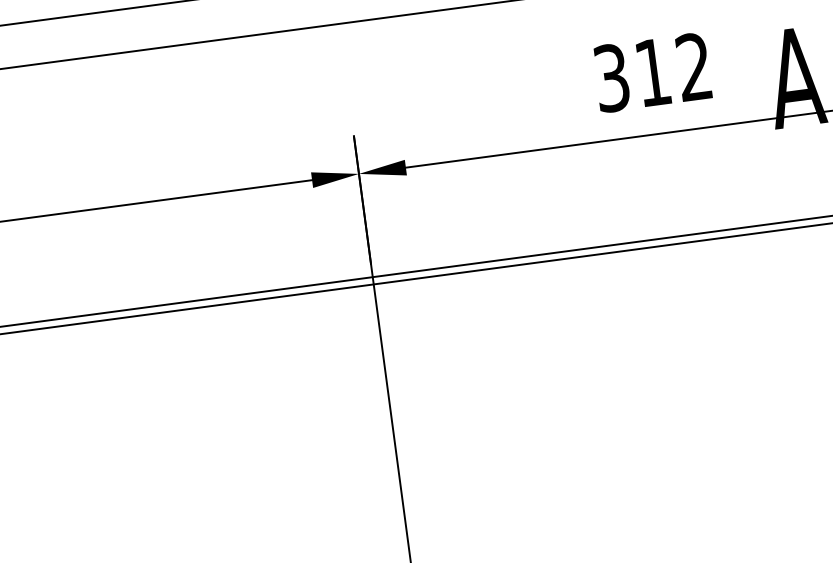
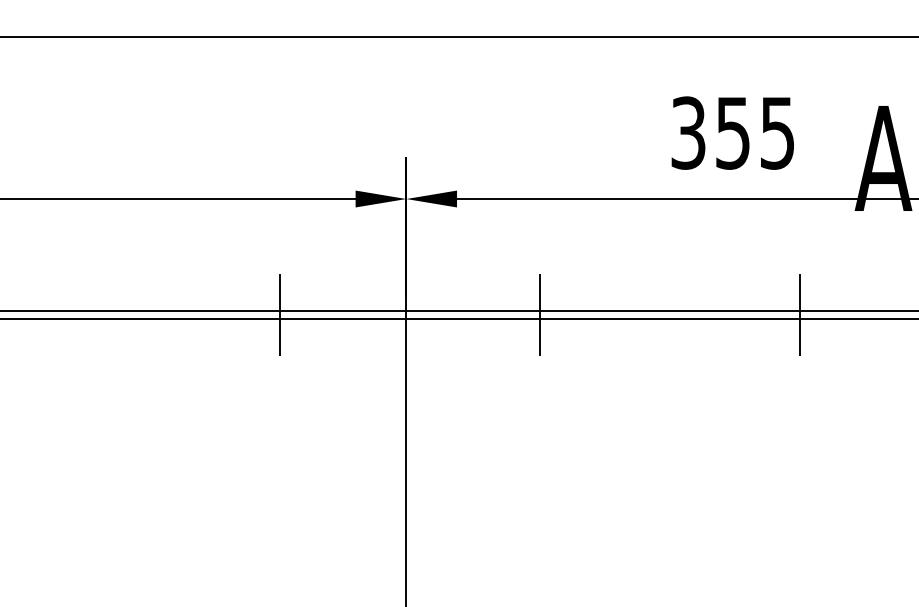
text: (672, 69) -> (754, 132), 312 -> 355
line: (737, 232) -> (800, 314), added
line: (497, 264) -> (540, 314), added
line: (256, 296) -> (280, 314), added

